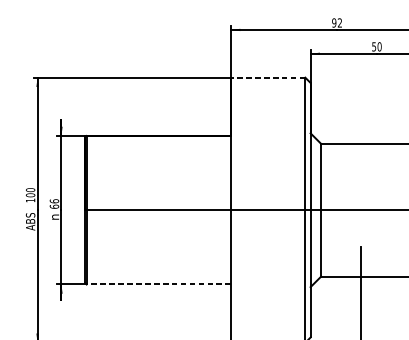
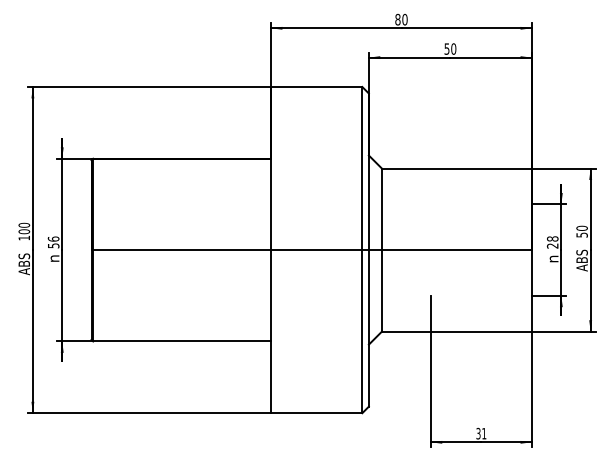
text: (337, 22) -> (401, 19), 92 -> 80
line: (268, 78) -> (316, 87), dashed -> solid
text: (54, 206) -> (53, 245), 66 -> 56
line: (159, 284) -> (182, 341), dashed -> solid

